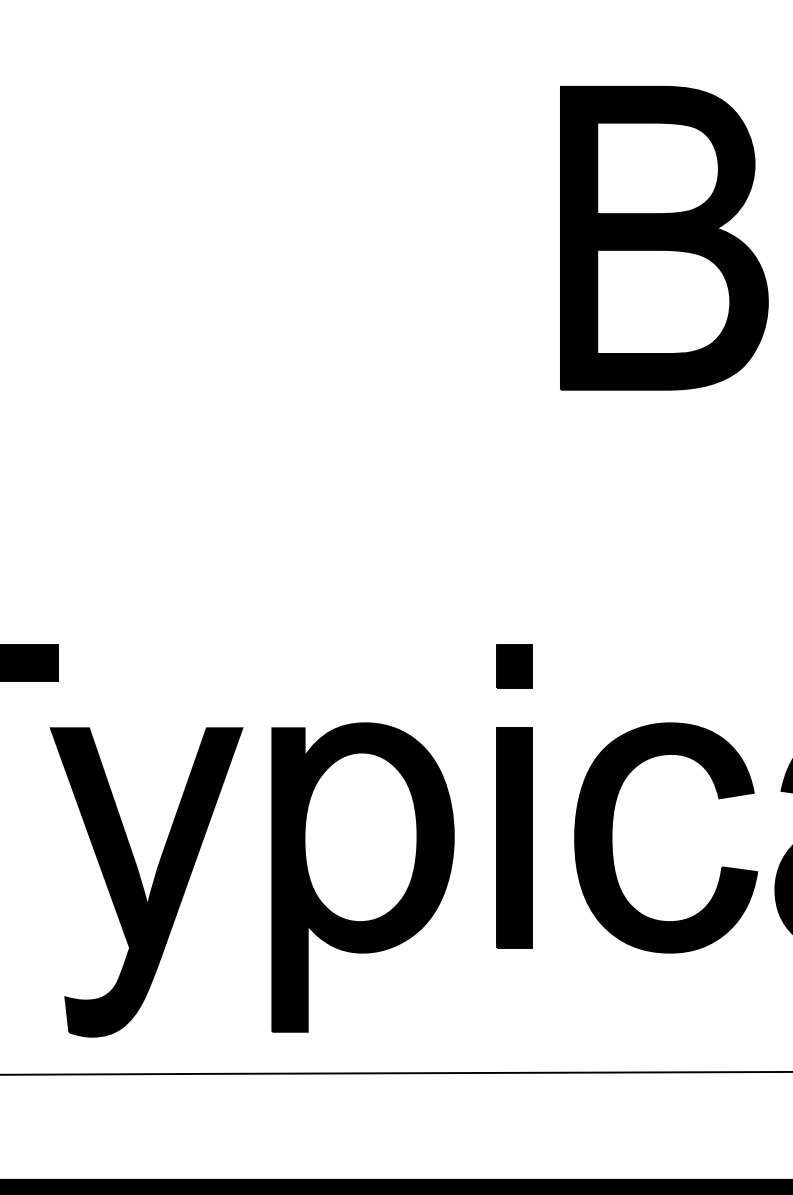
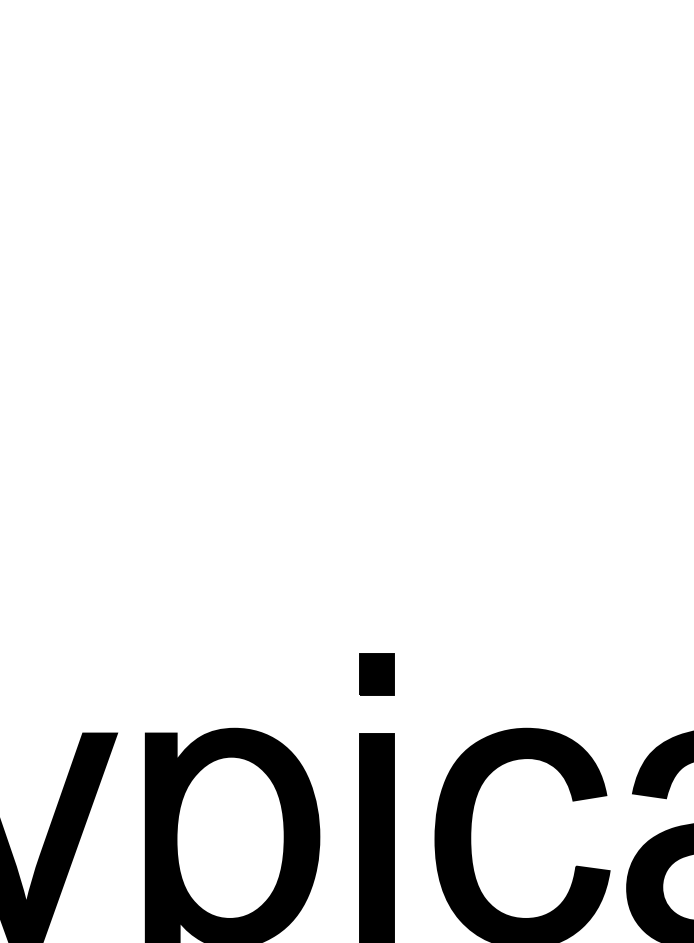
part: (664, 238) -> (520, 264), removed

